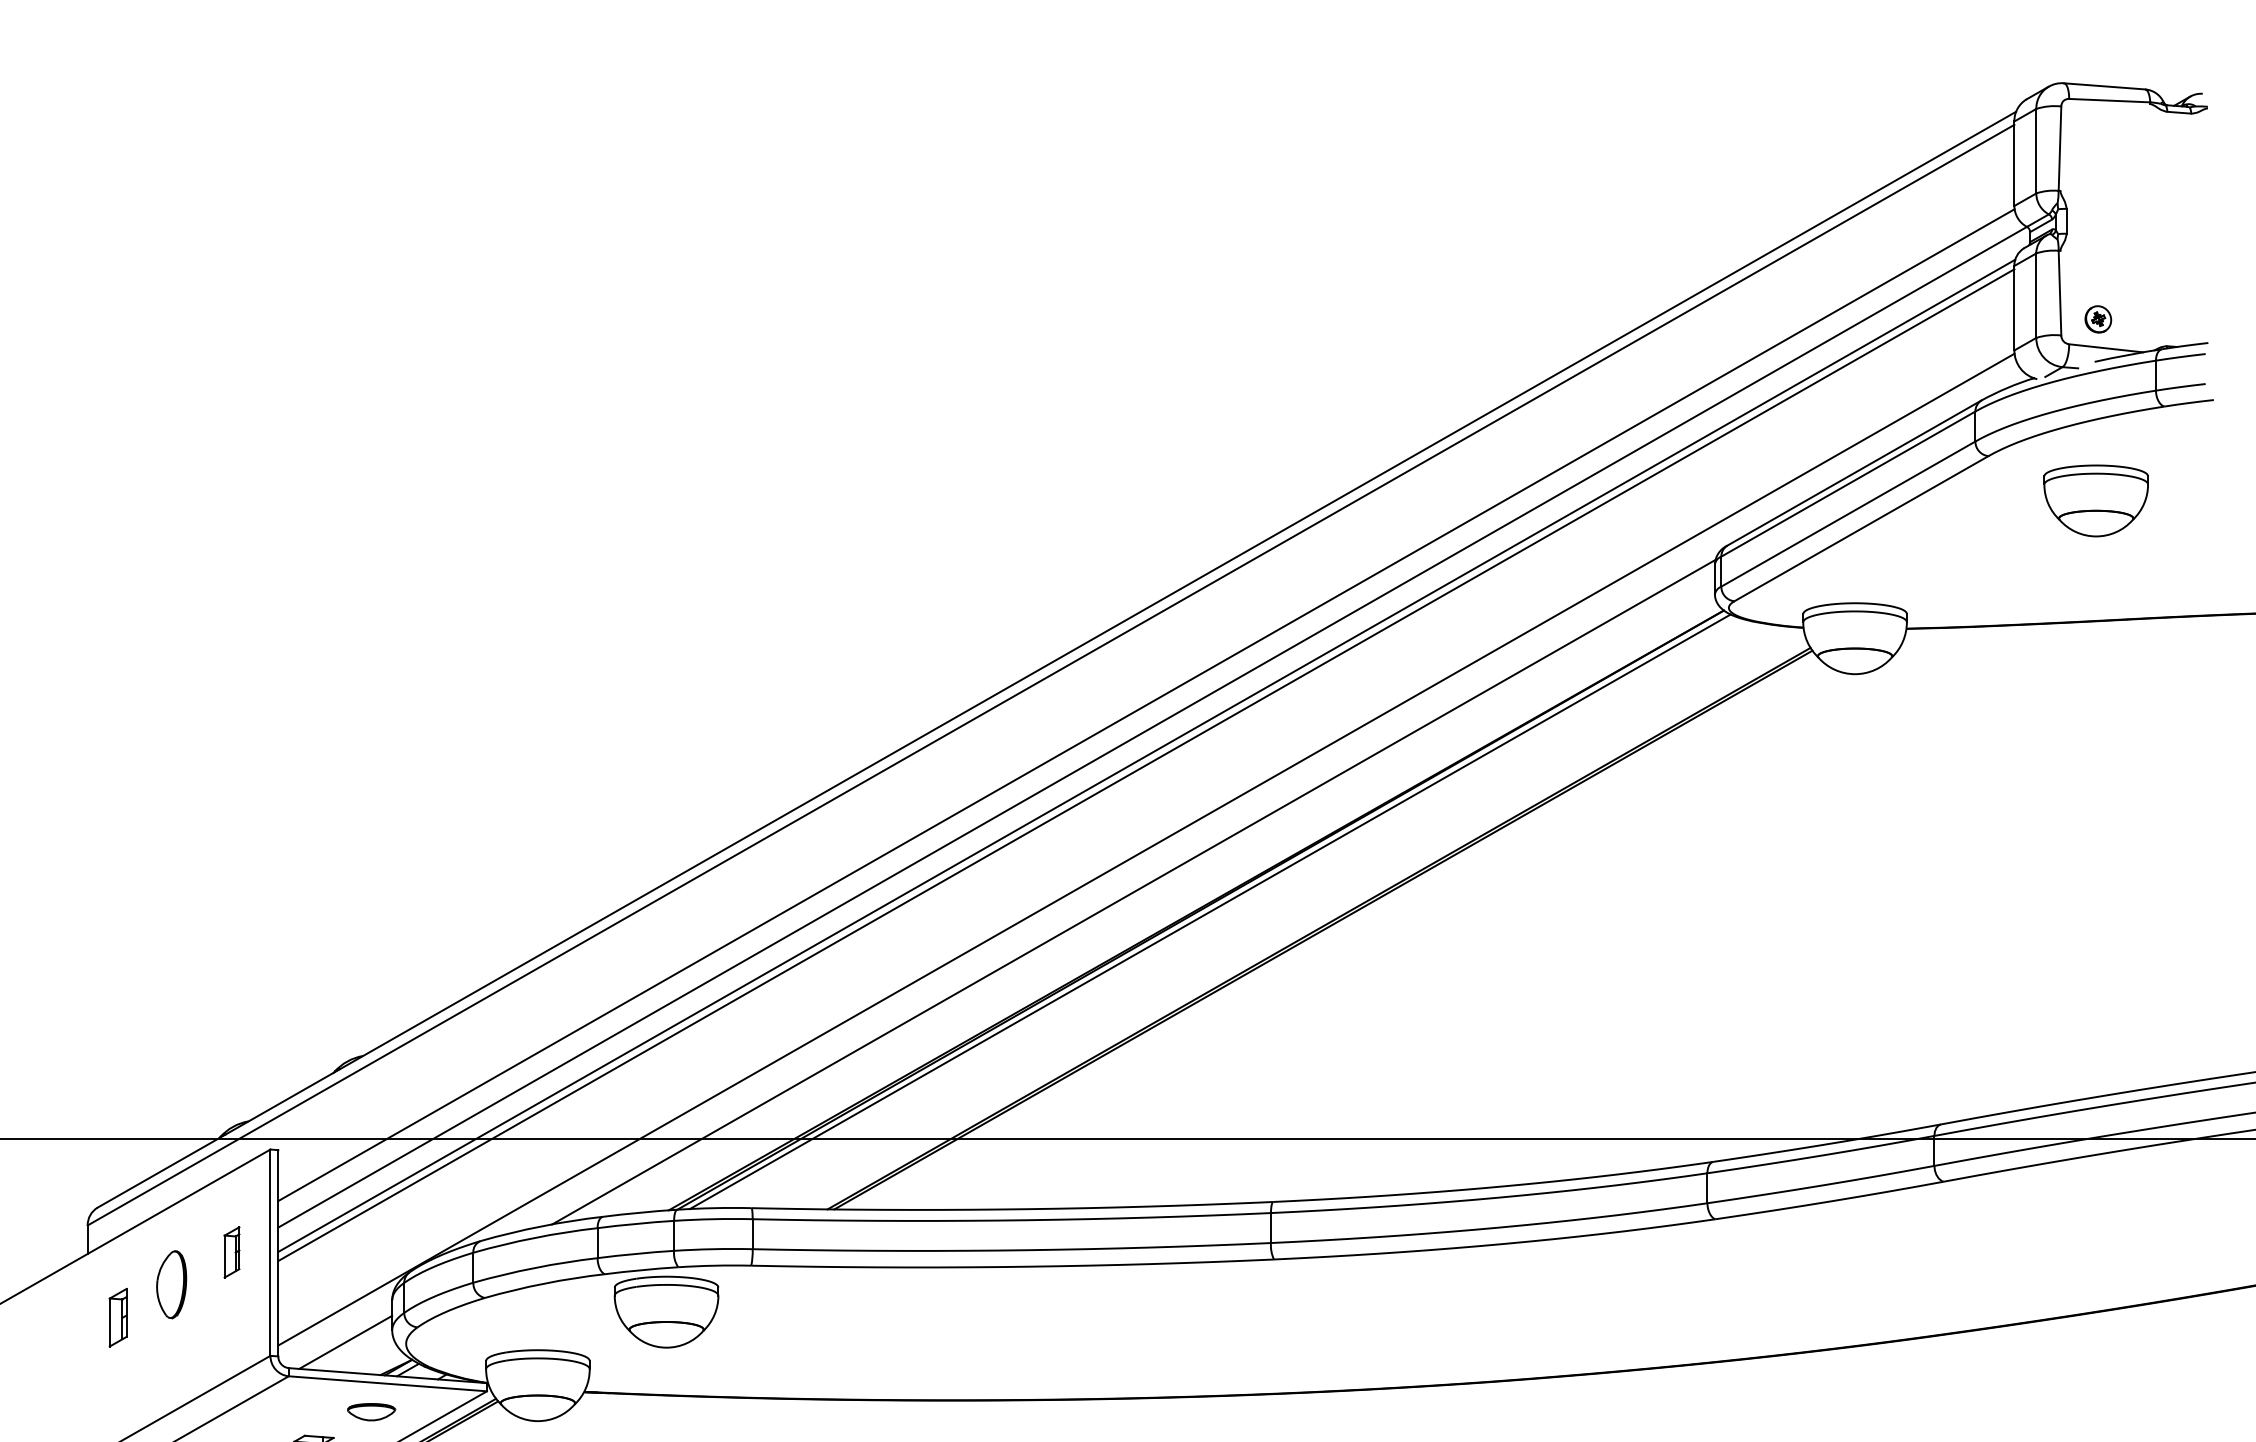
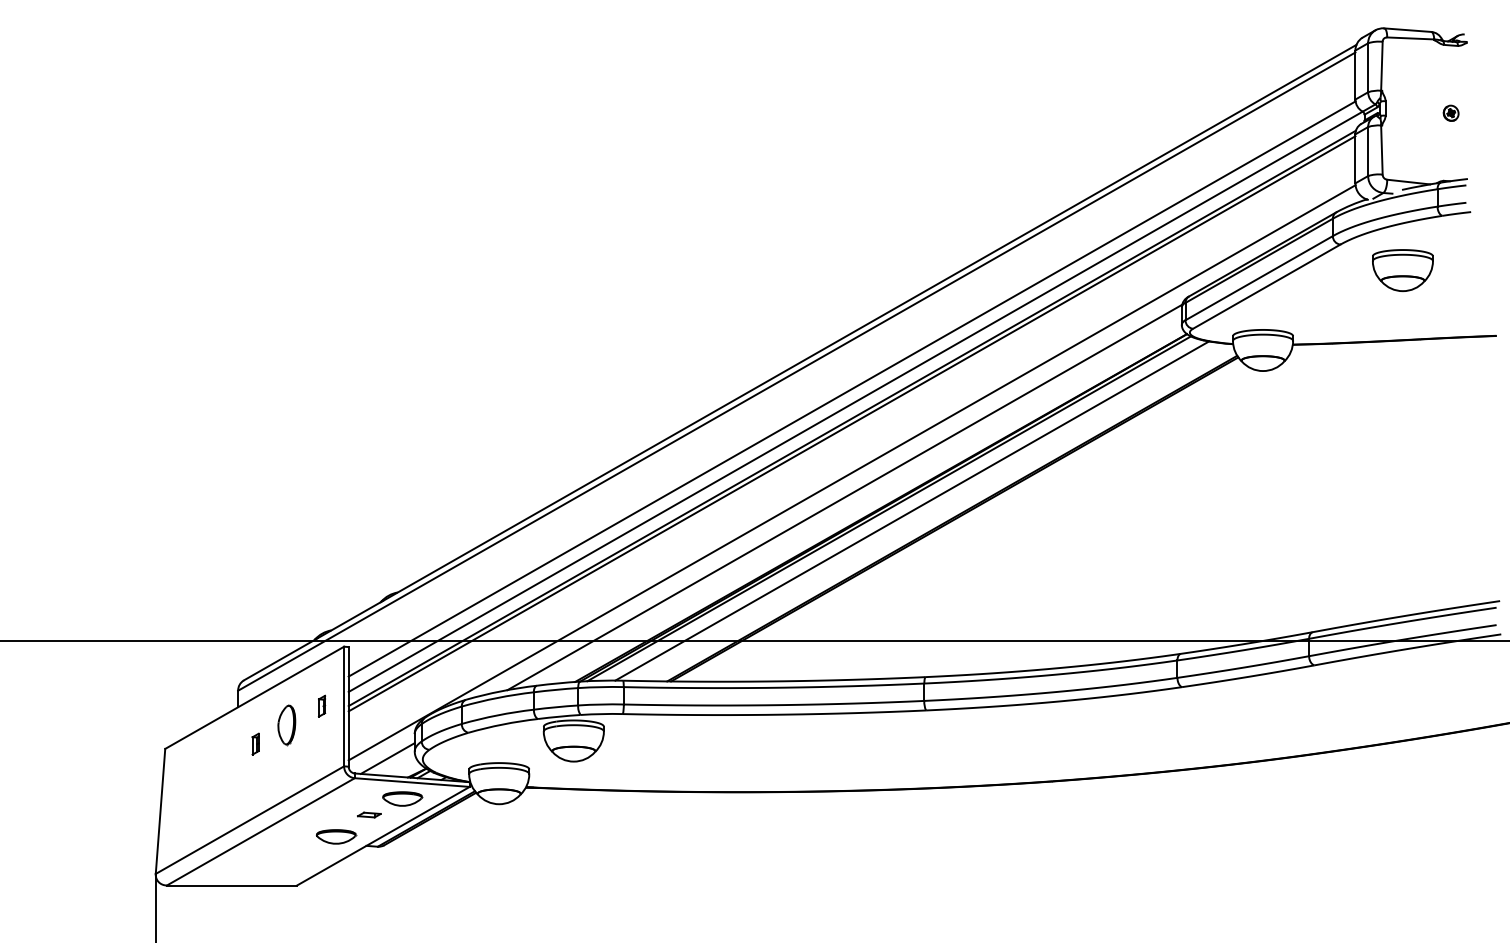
part: (2097, 318) -> (1450, 112), moved
line: (1250, 914) -> (912, 510), added
part: (233, 1250) -> (322, 705), size x0.71
part: (117, 1316) -> (255, 743), size x0.62
part: (371, 1411) -> (402, 798), size x1.43

